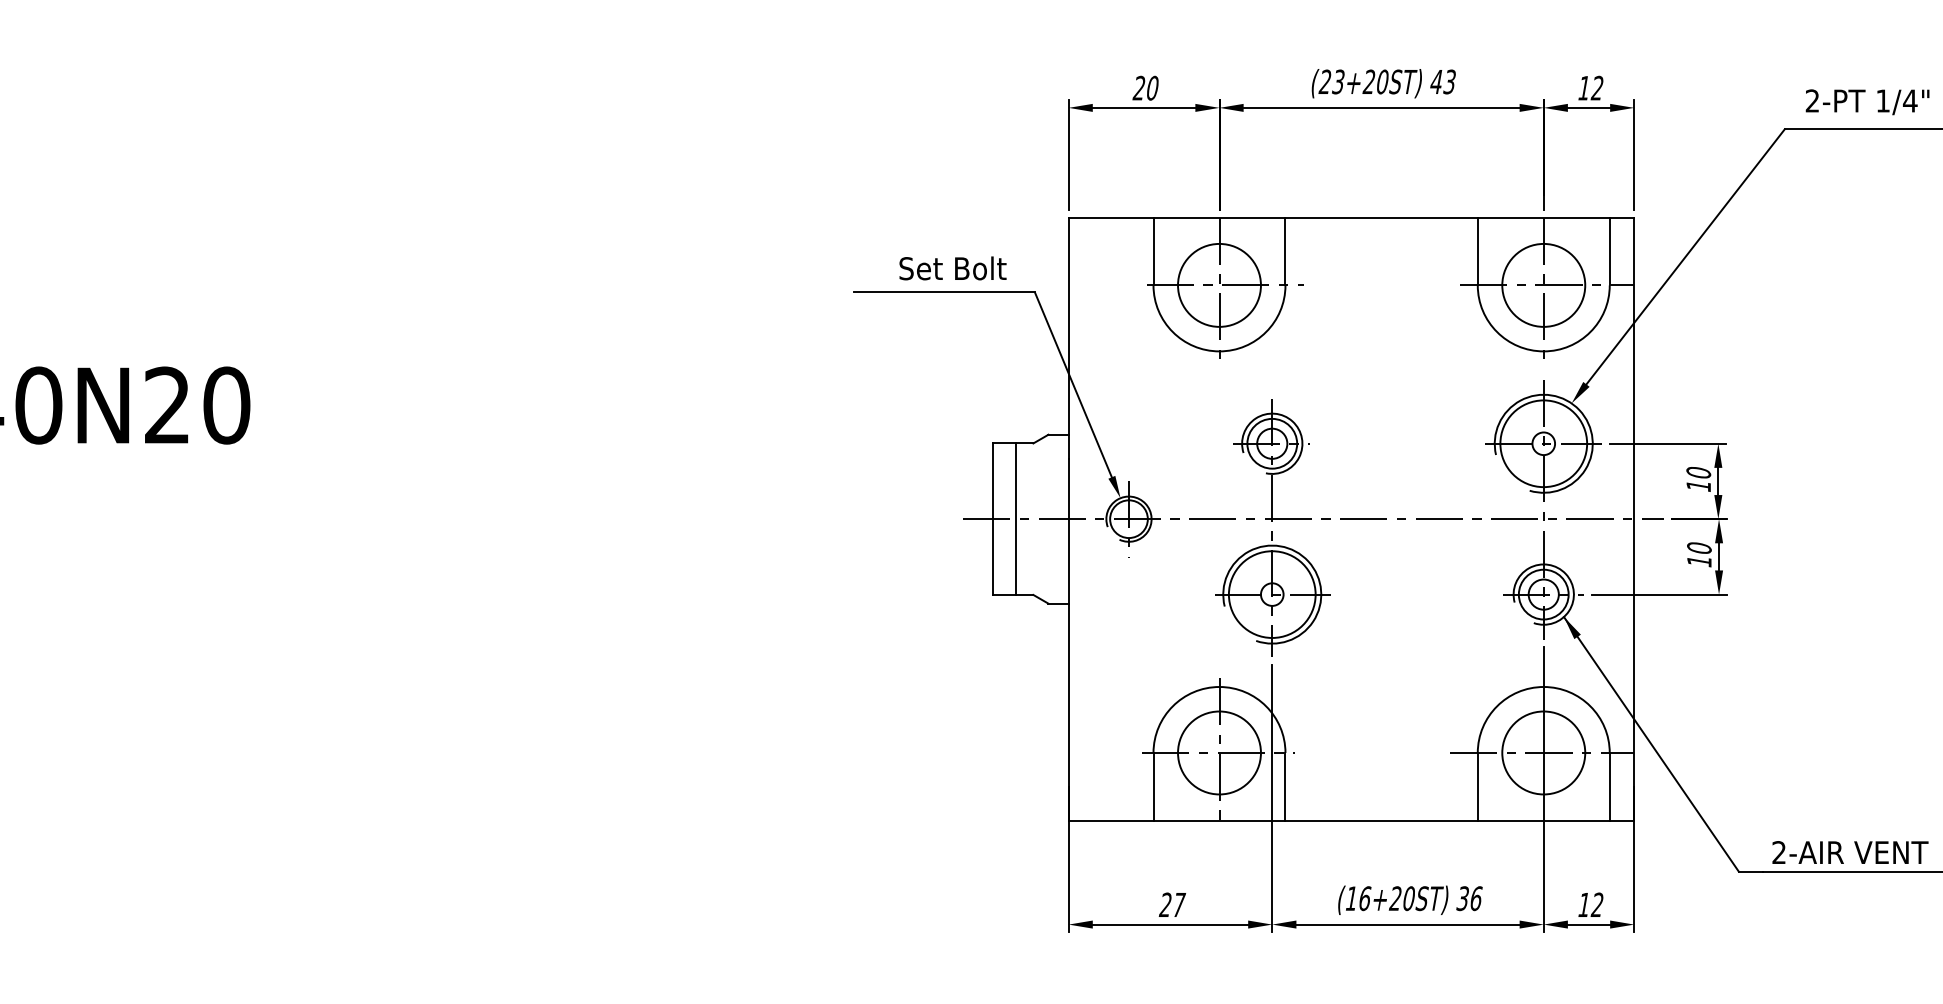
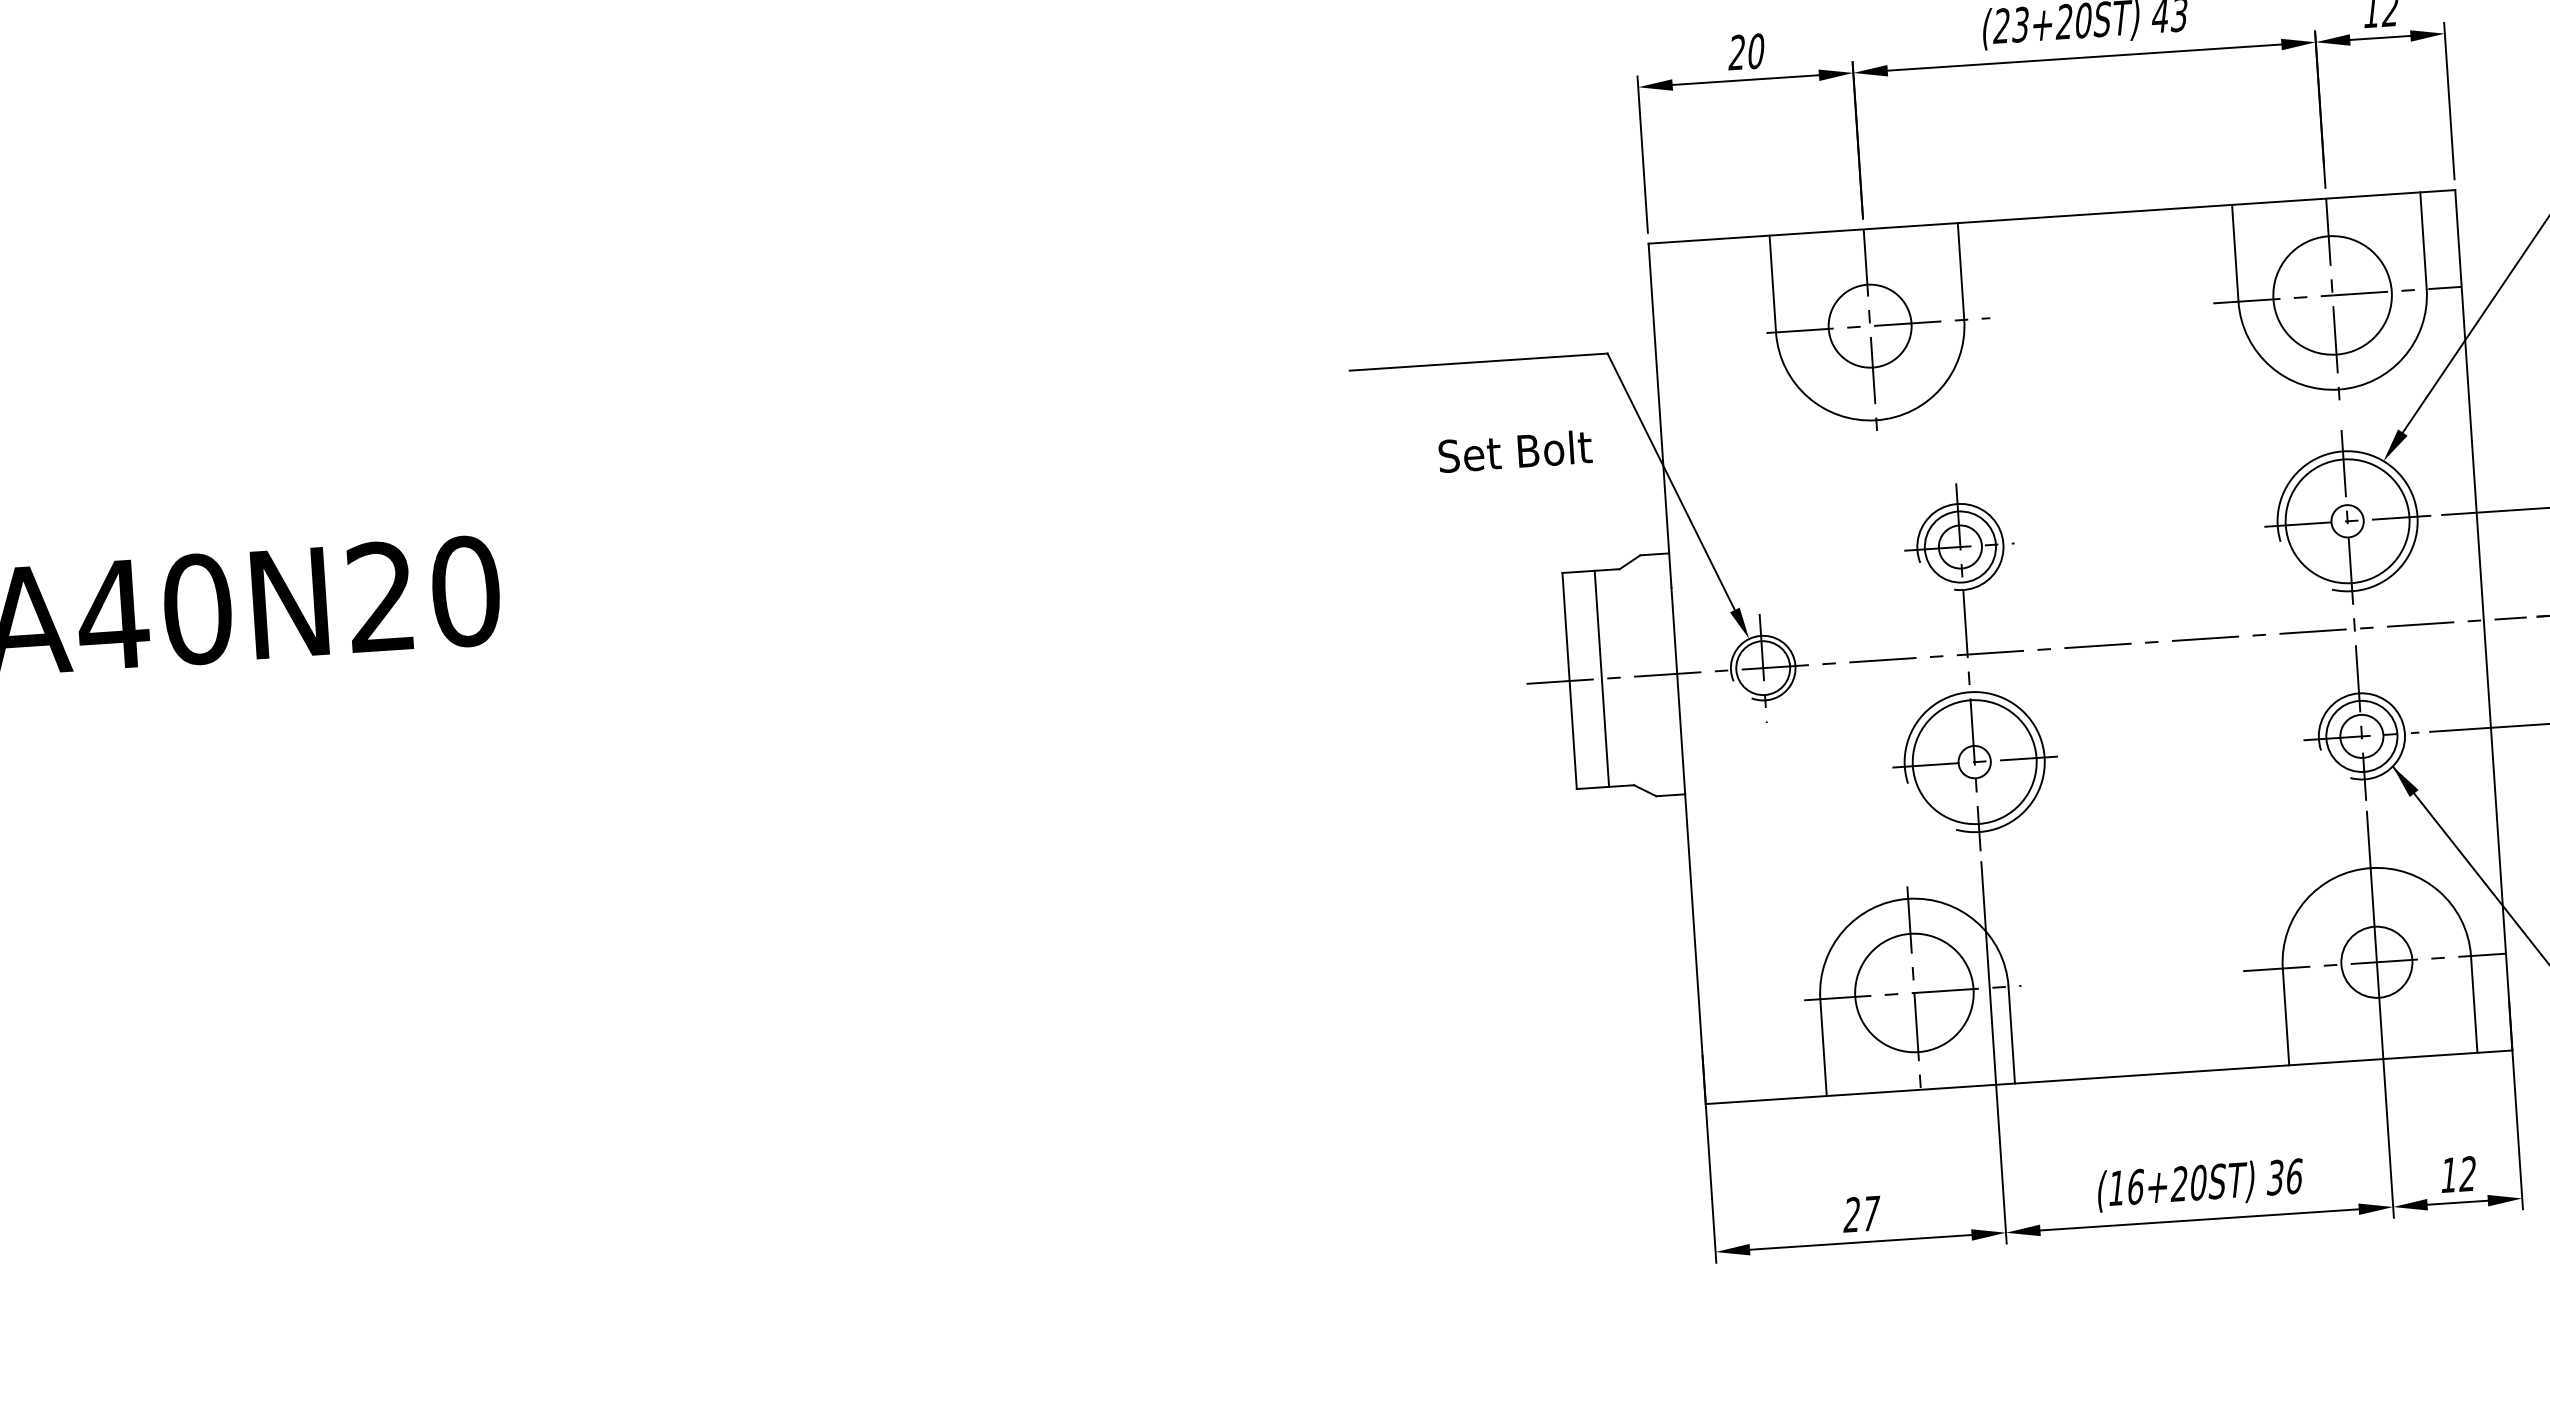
text: (952, 268) -> (1514, 451), moved
circle: (1219, 284) -> (1870, 324), size x0.7
circle: (1543, 752) -> (2376, 961), size x0.6

